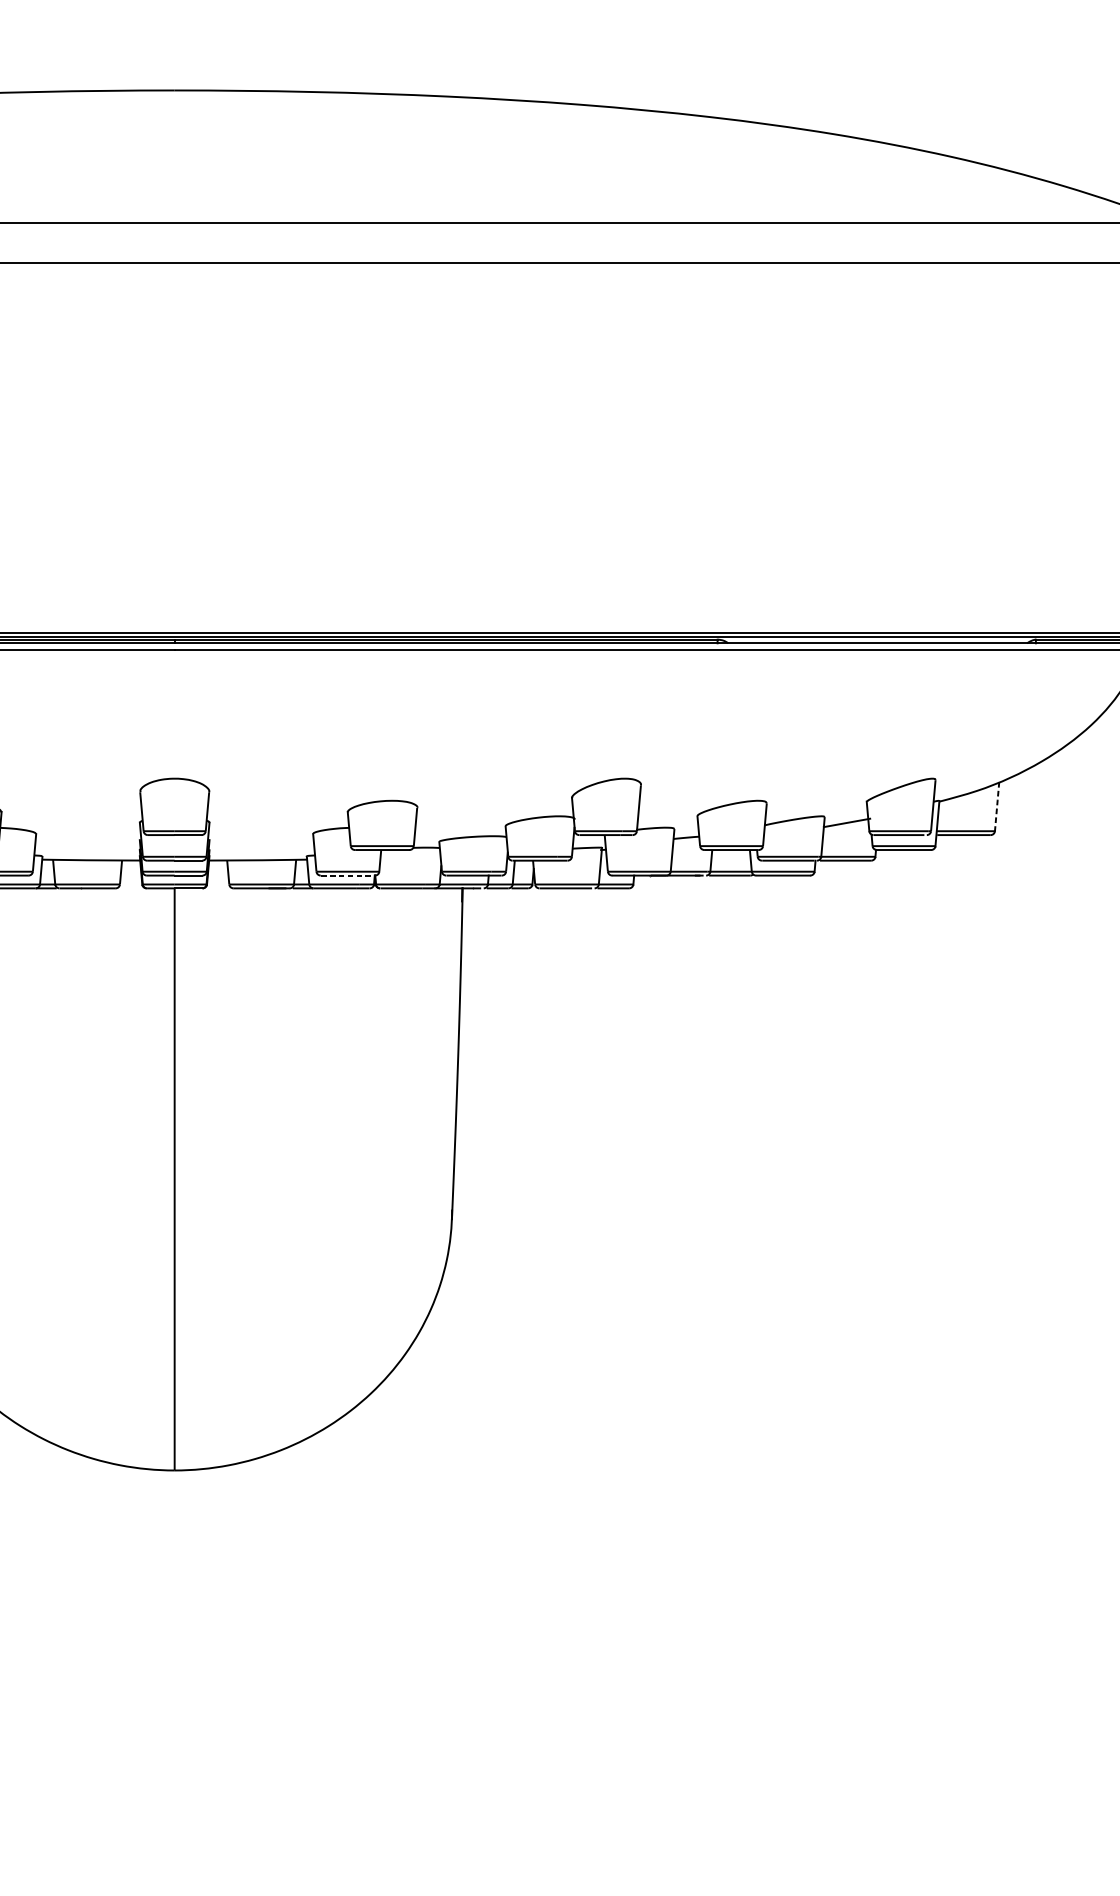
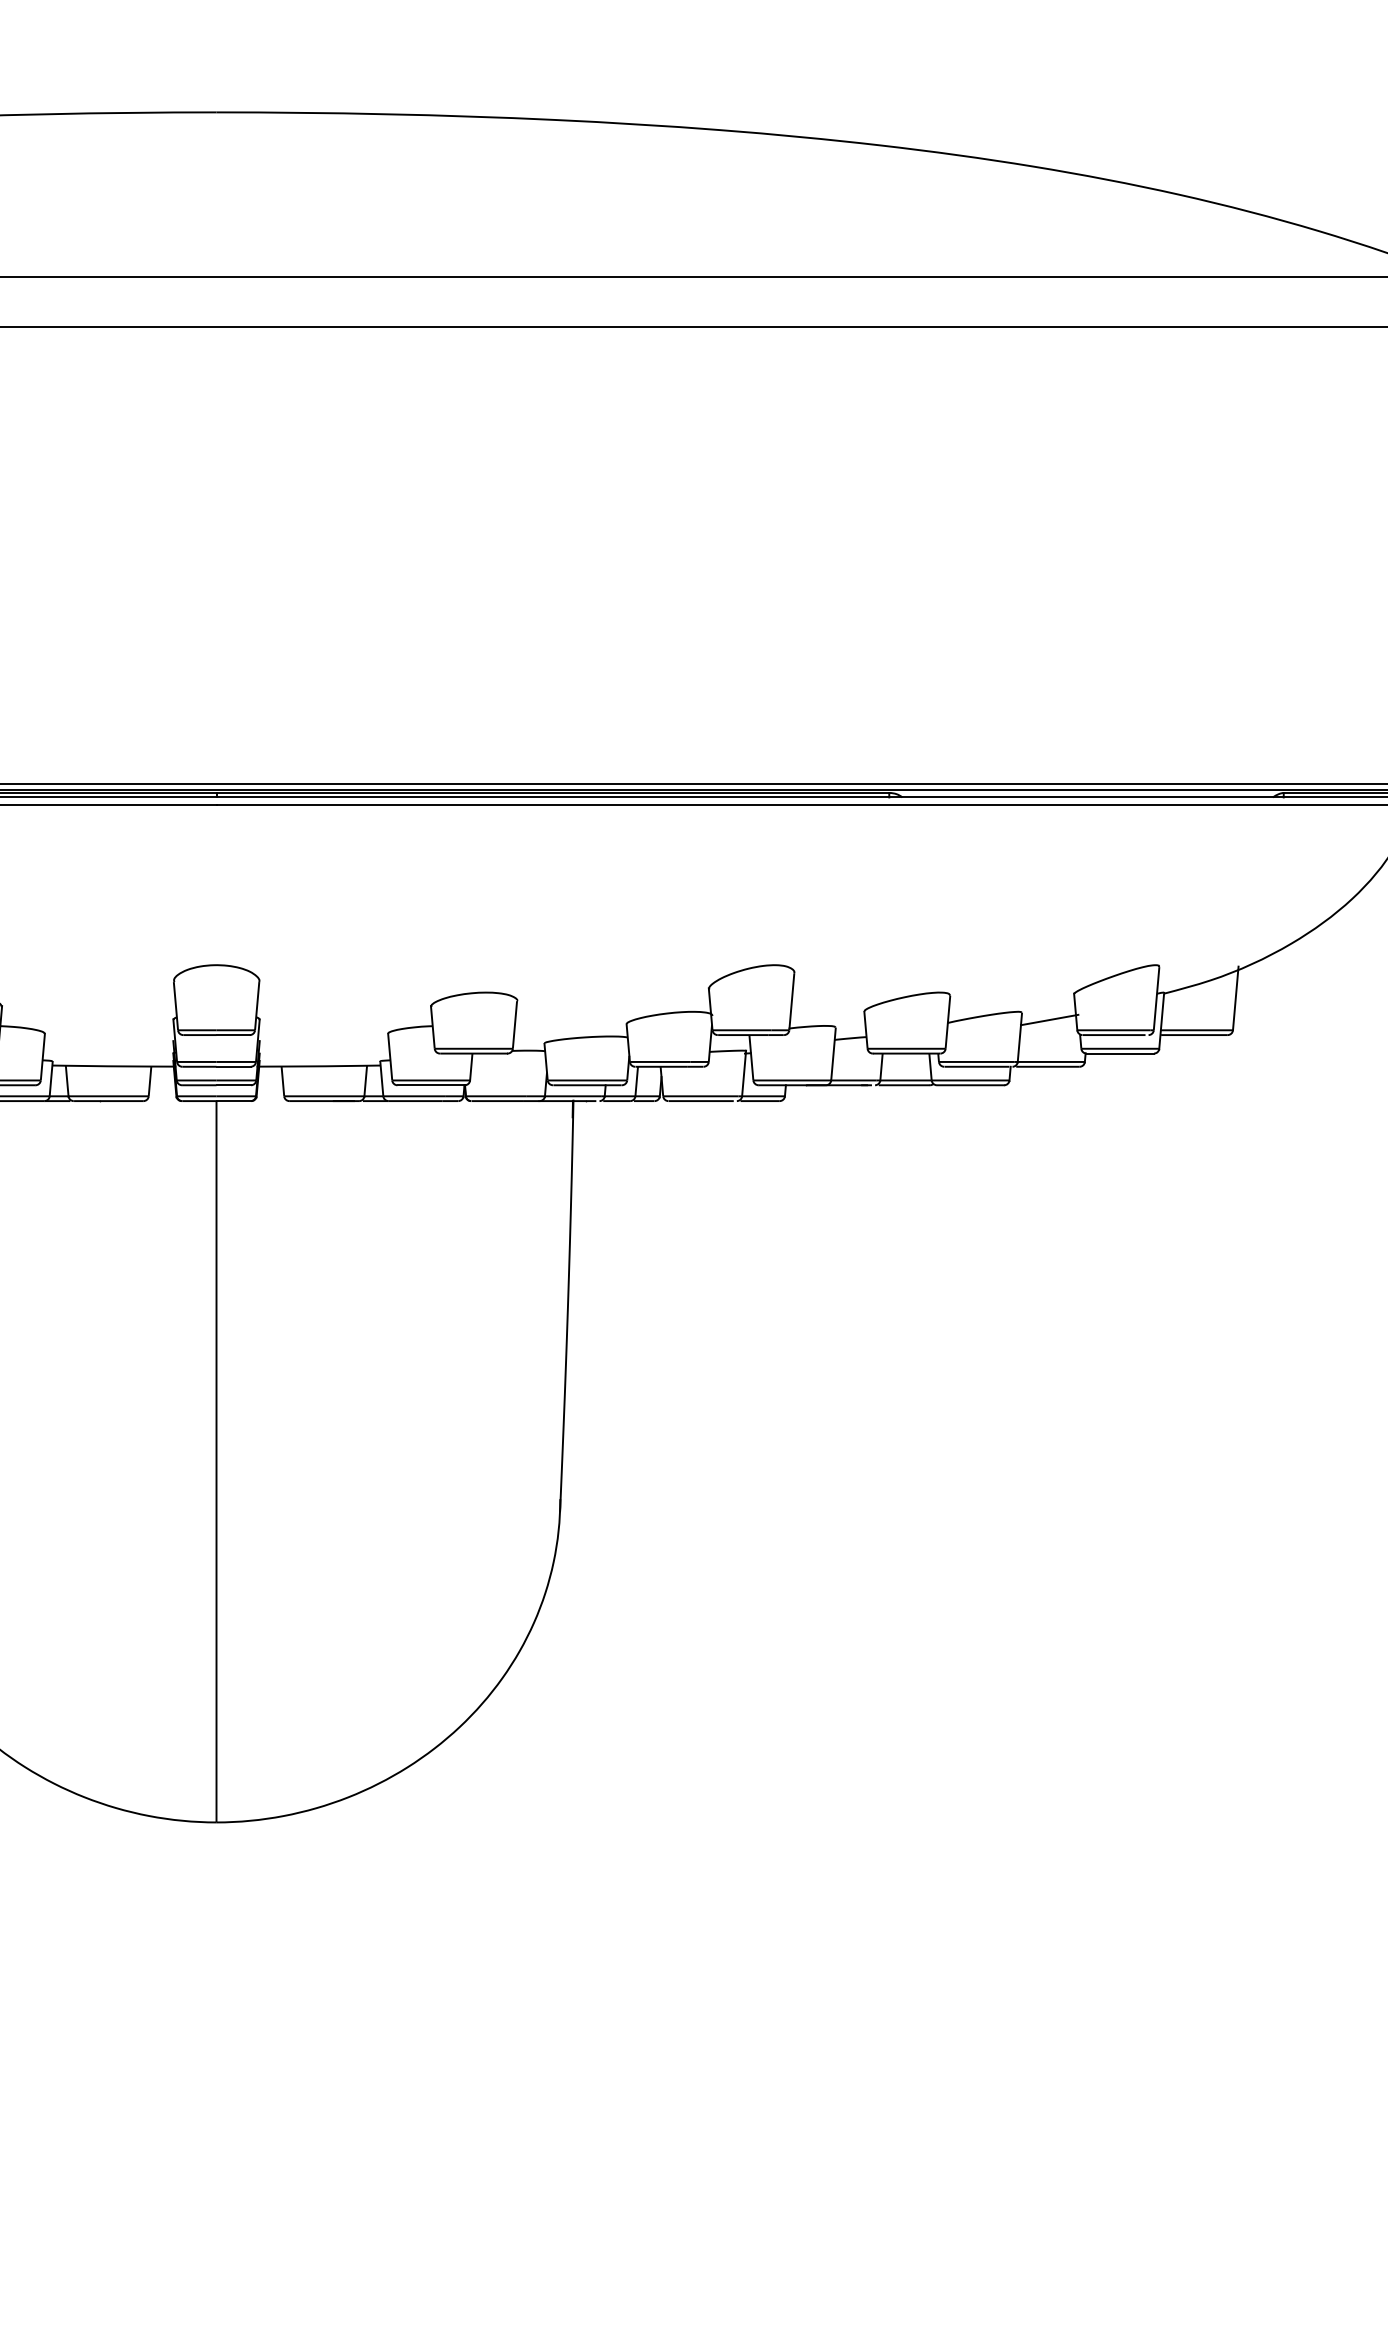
line: (996, 804) -> (1235, 997), dashed -> solid
line: (348, 875) -> (431, 1085), dashed -> solid

